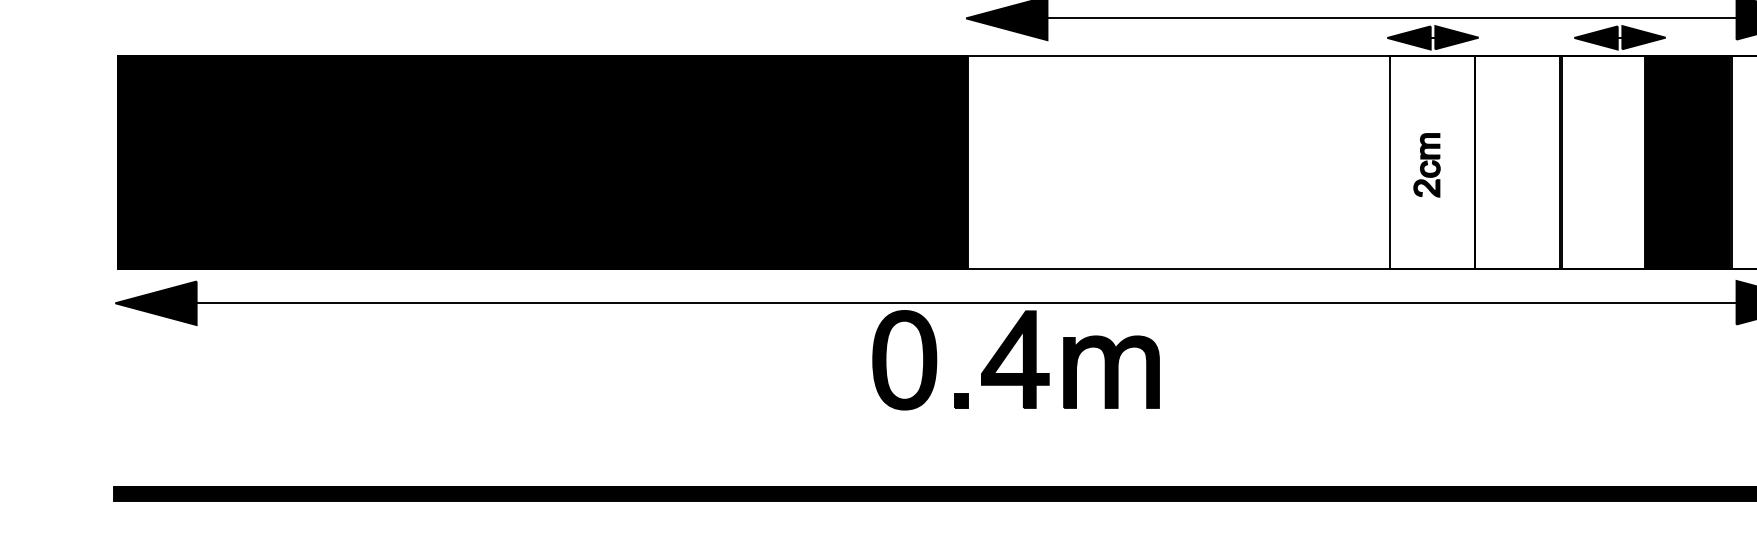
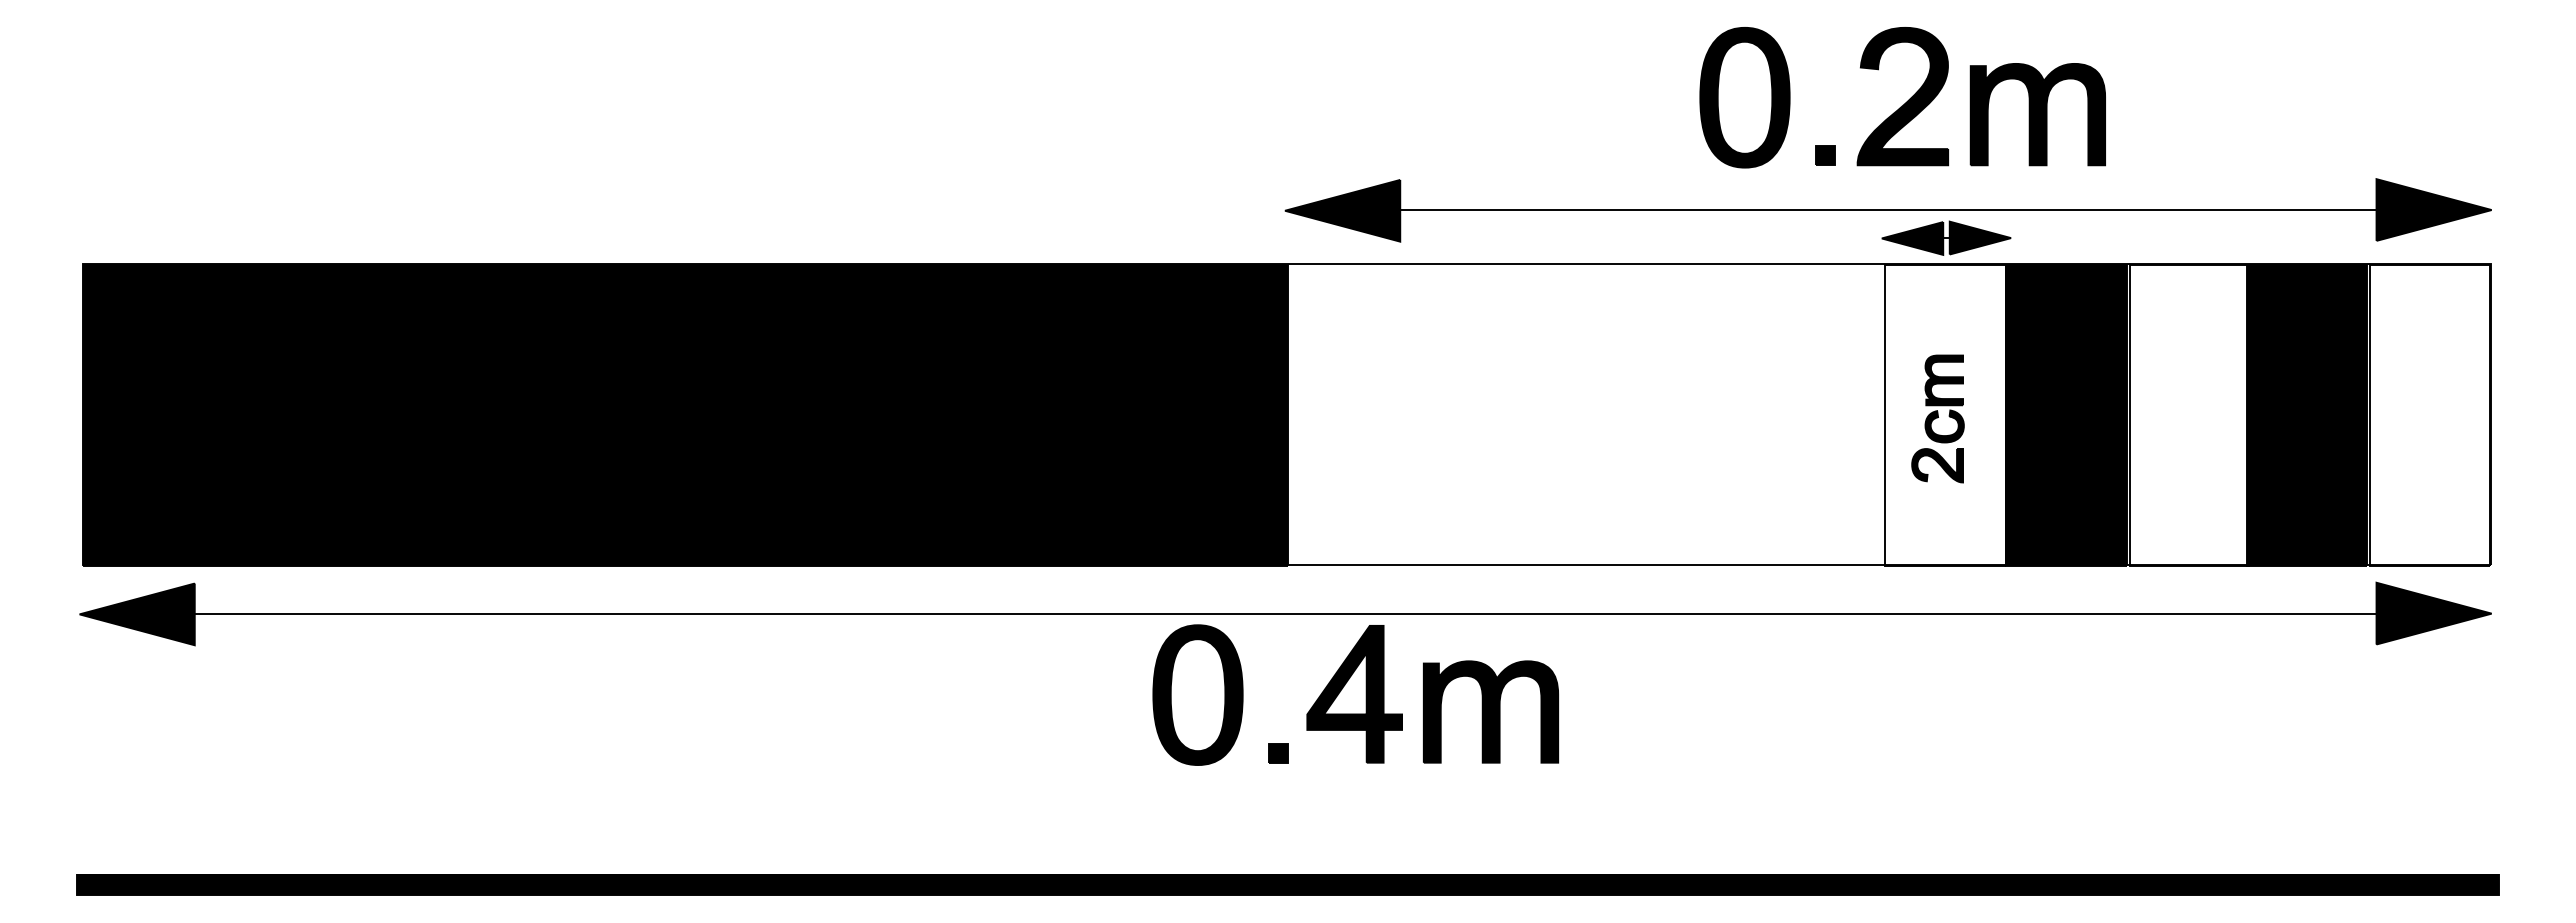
part: (1620, 37) -> (2211, 237), removed
fill: (1517, 162) -> (2066, 414), added
part: (1426, 165) -> (1937, 418), size x1.43

